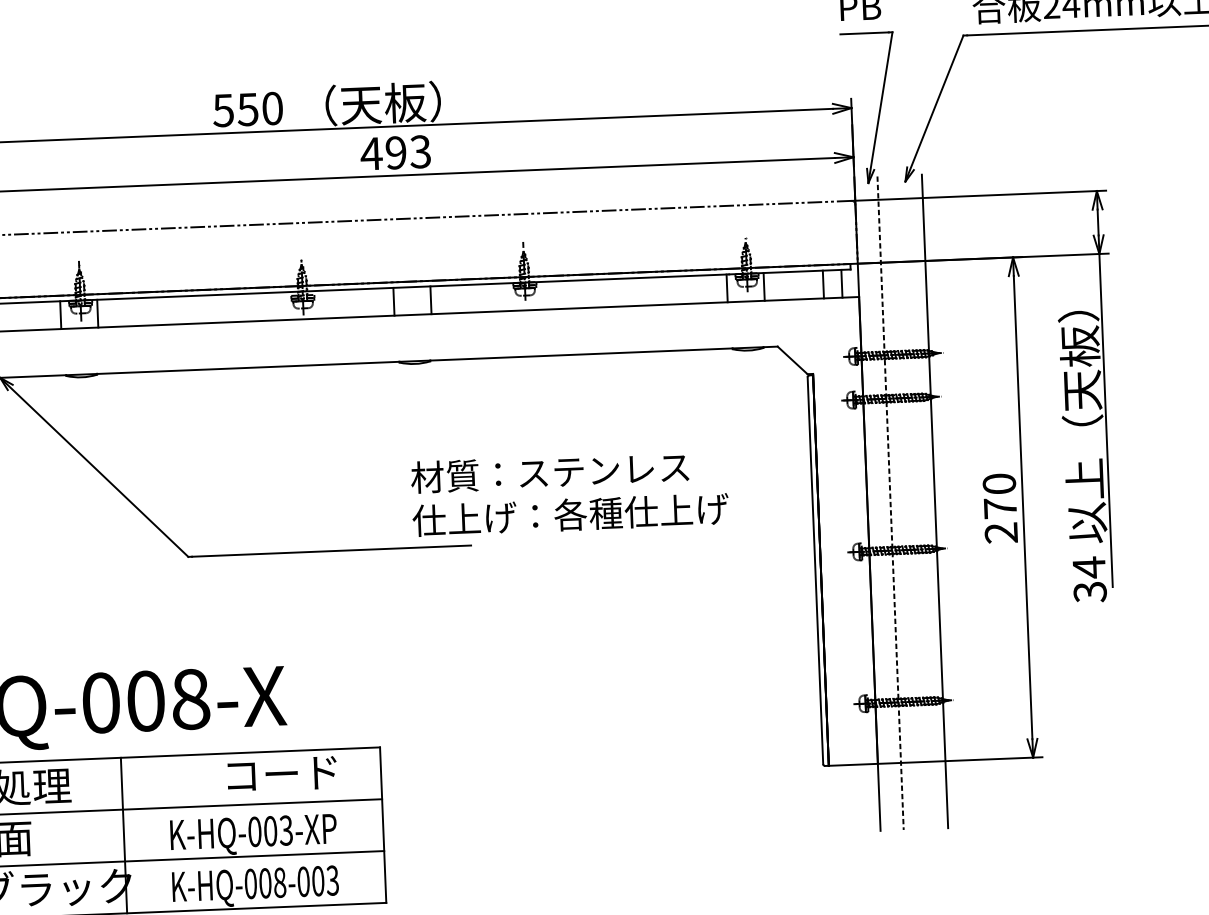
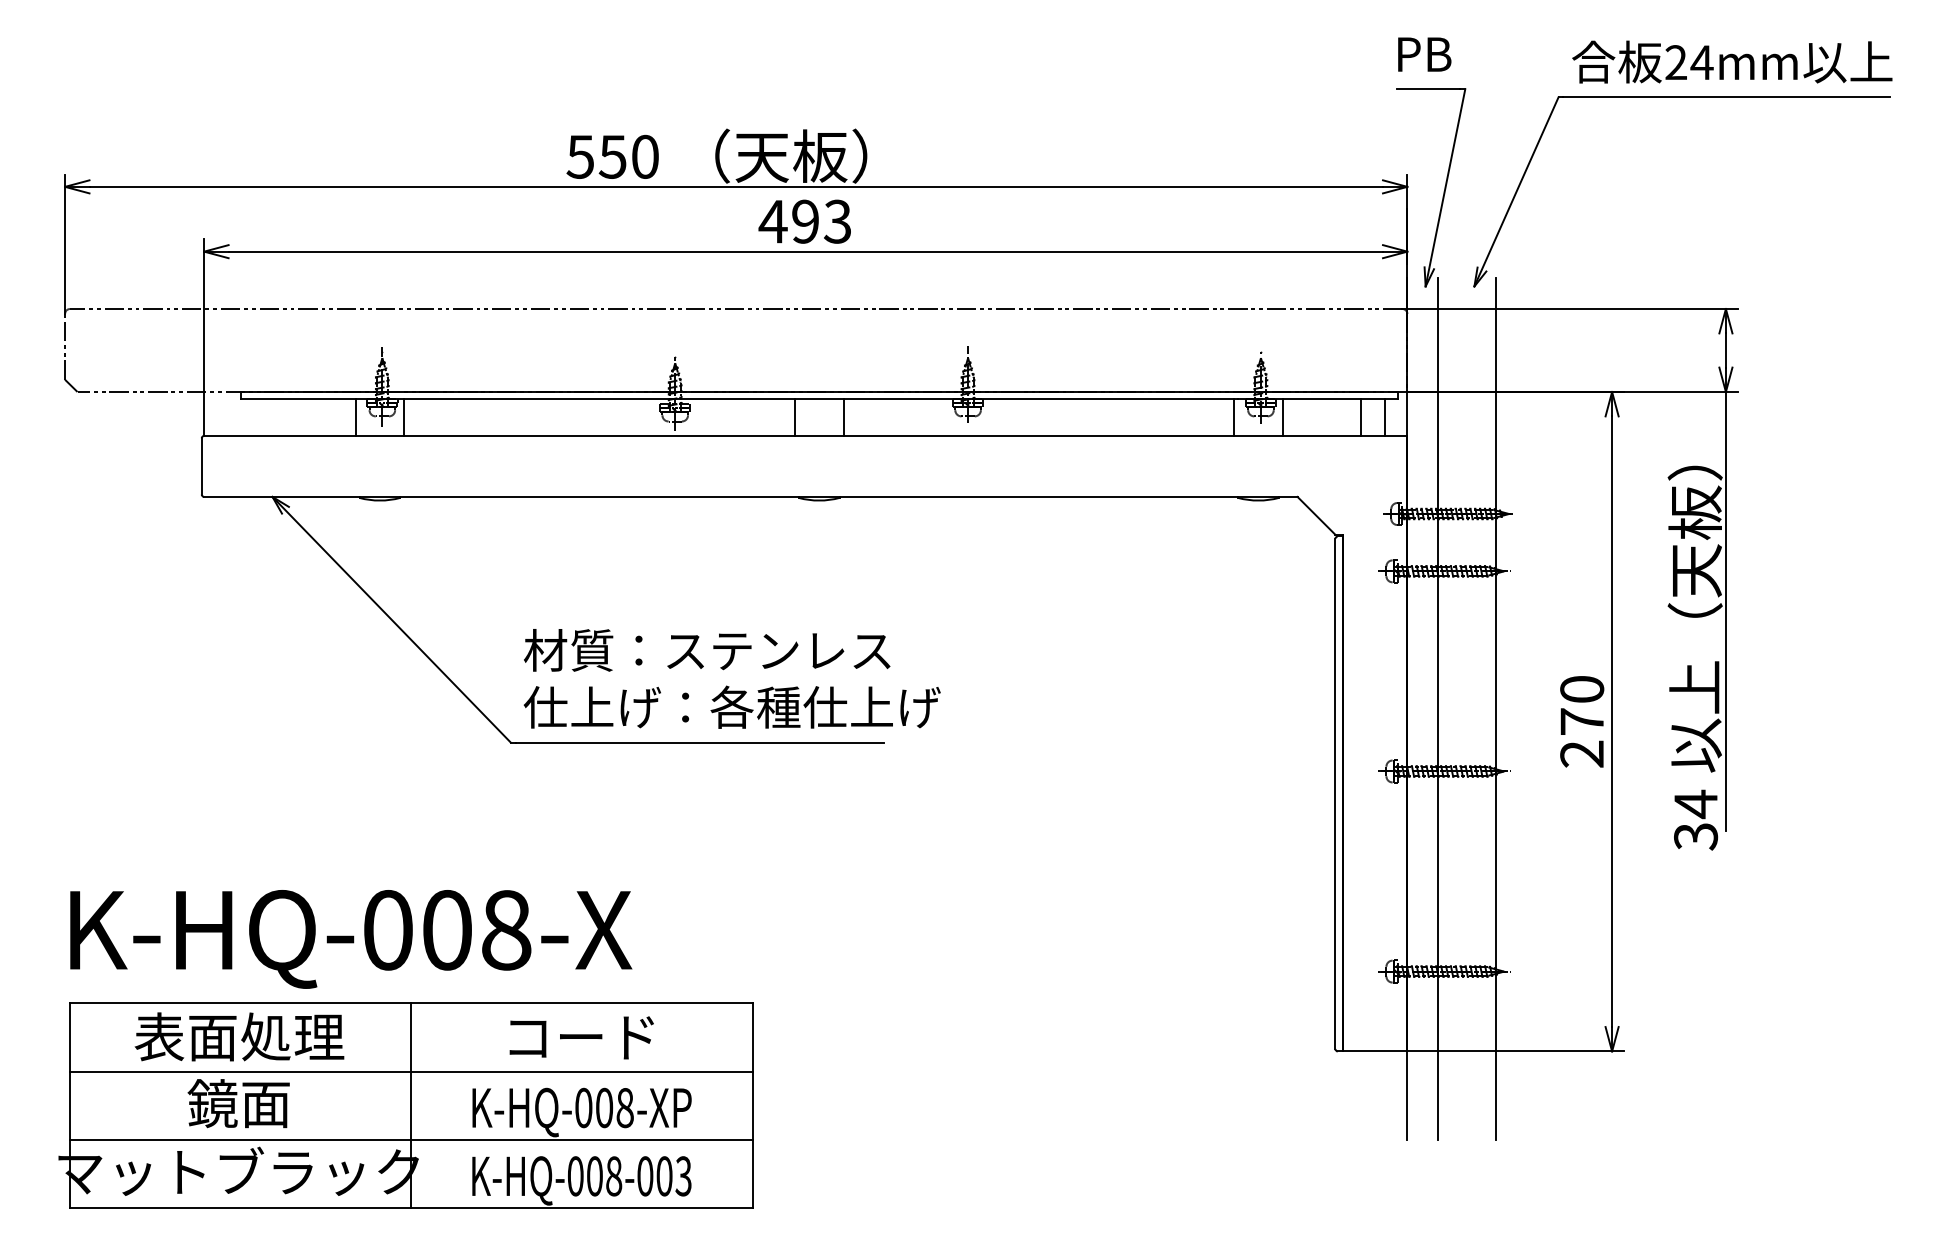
text: (569, 492) -> (731, 678), moved
line: (890, 503) -> (1437, 709), dashed -> solid
text: (282, 774) -> (581, 1037), moved
text: (285, 830) -> (624, 1107), K-HQ-003-XP -> K-HQ-008-XP

